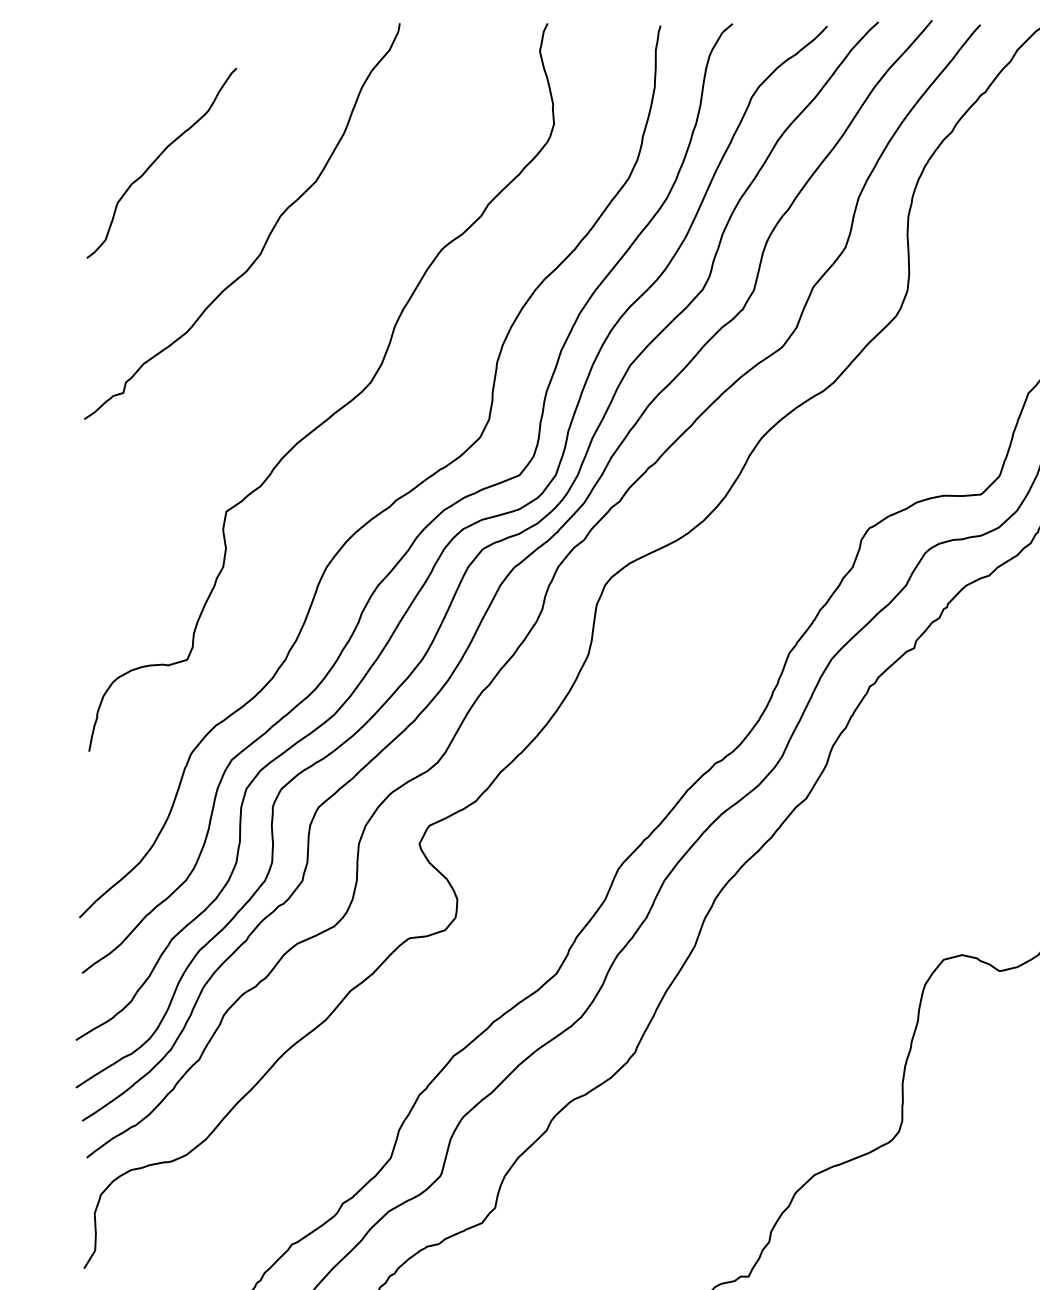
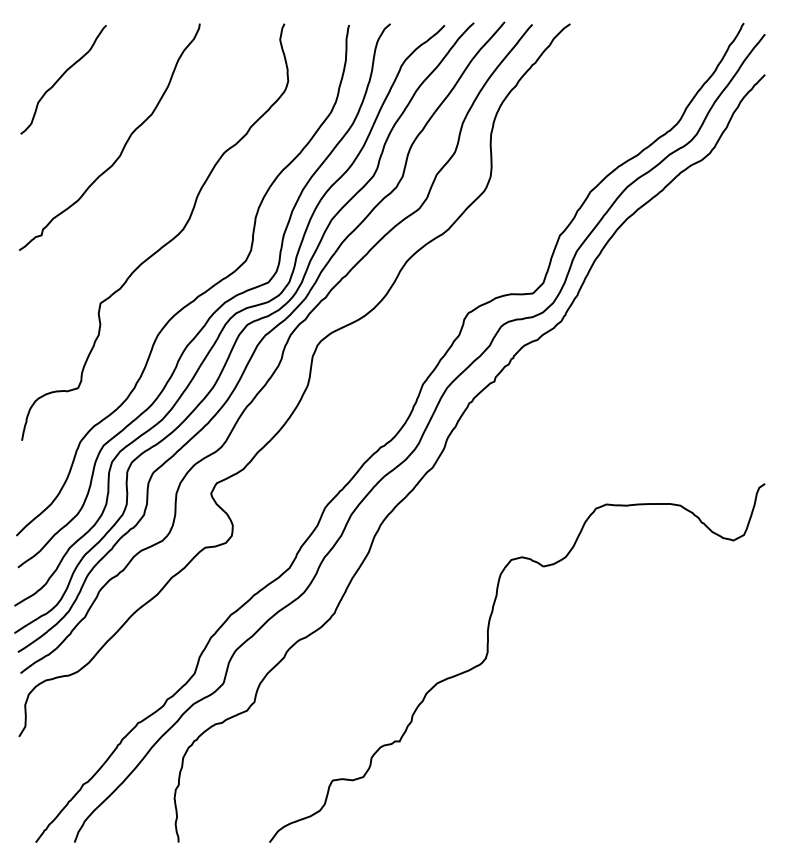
curve: (158, 159) -> (61, 77), moved

